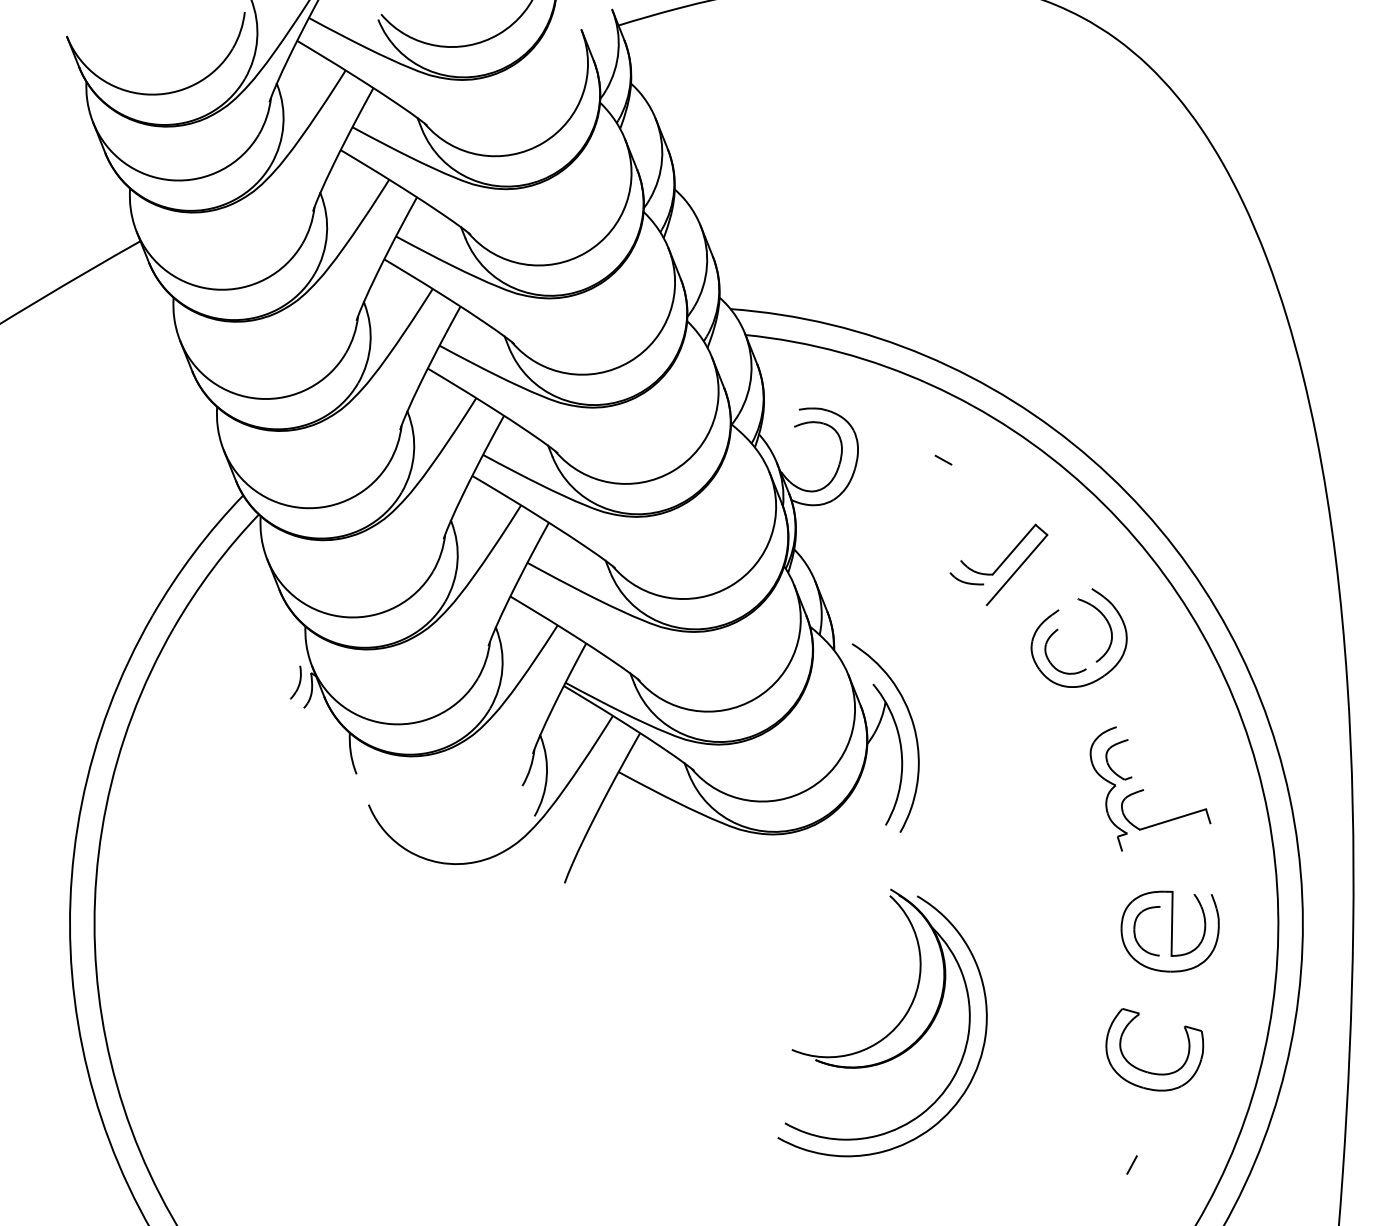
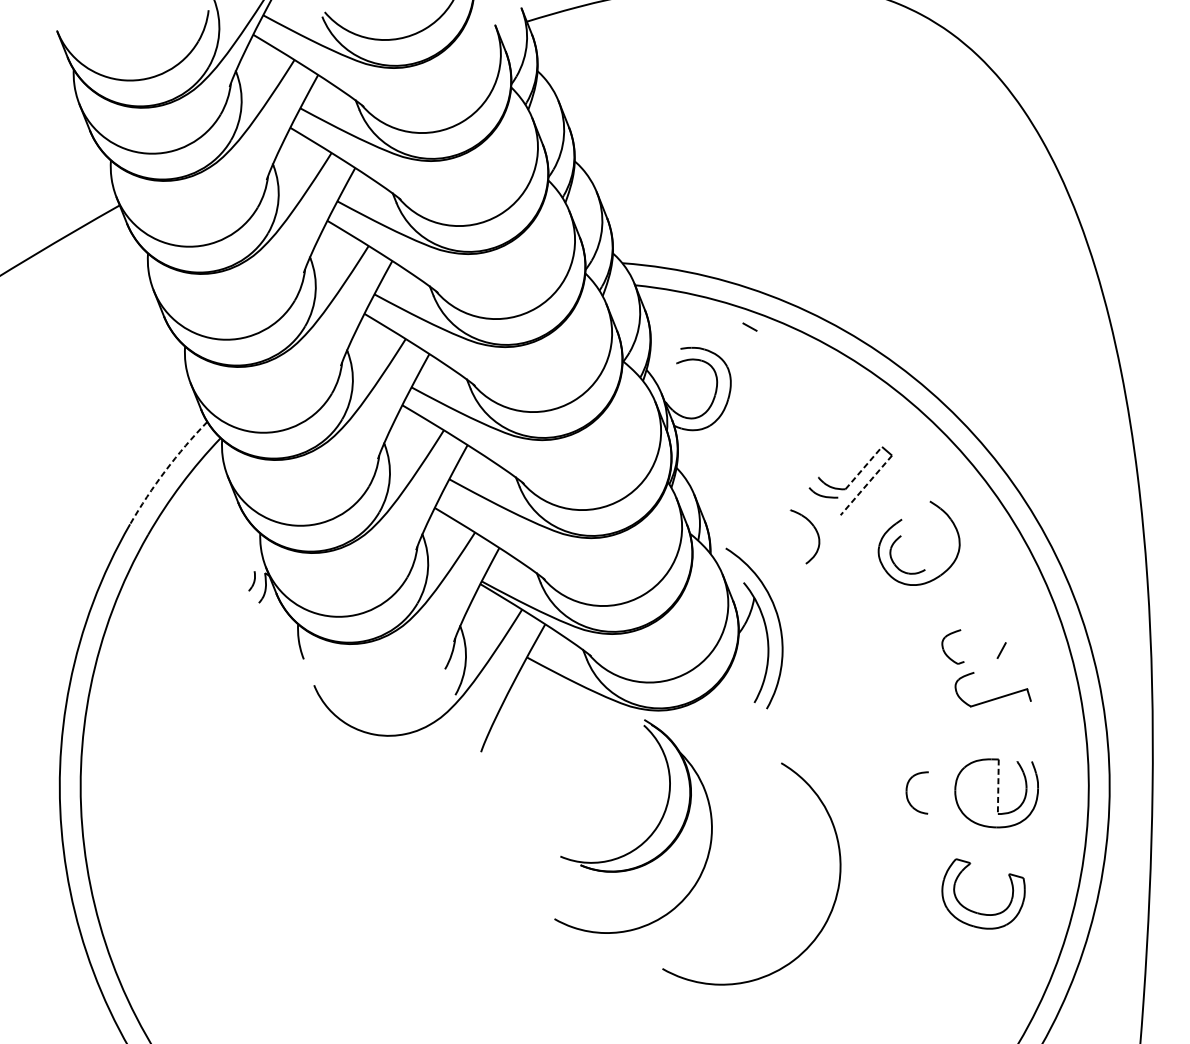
line: (943, 459) -> (749, 326), moved
line: (1014, 549) -> (864, 467), solid -> dashed
arc: (194, 552) -> (165, 470), solid -> dashed
line: (1016, 570) -> (865, 485), solid -> dashed
part: (1107, 623) -> (815, 530), moved
part: (295, 682) -> (251, 581), size x0.7
part: (1108, 788) -> (944, 671), removed
line: (1172, 924) -> (998, 787), solid -> dashed
part: (1135, 931) -> (907, 793), moved
part: (892, 1029) -> (646, 839), moved
line: (1131, 1164) -> (1001, 650), moved

